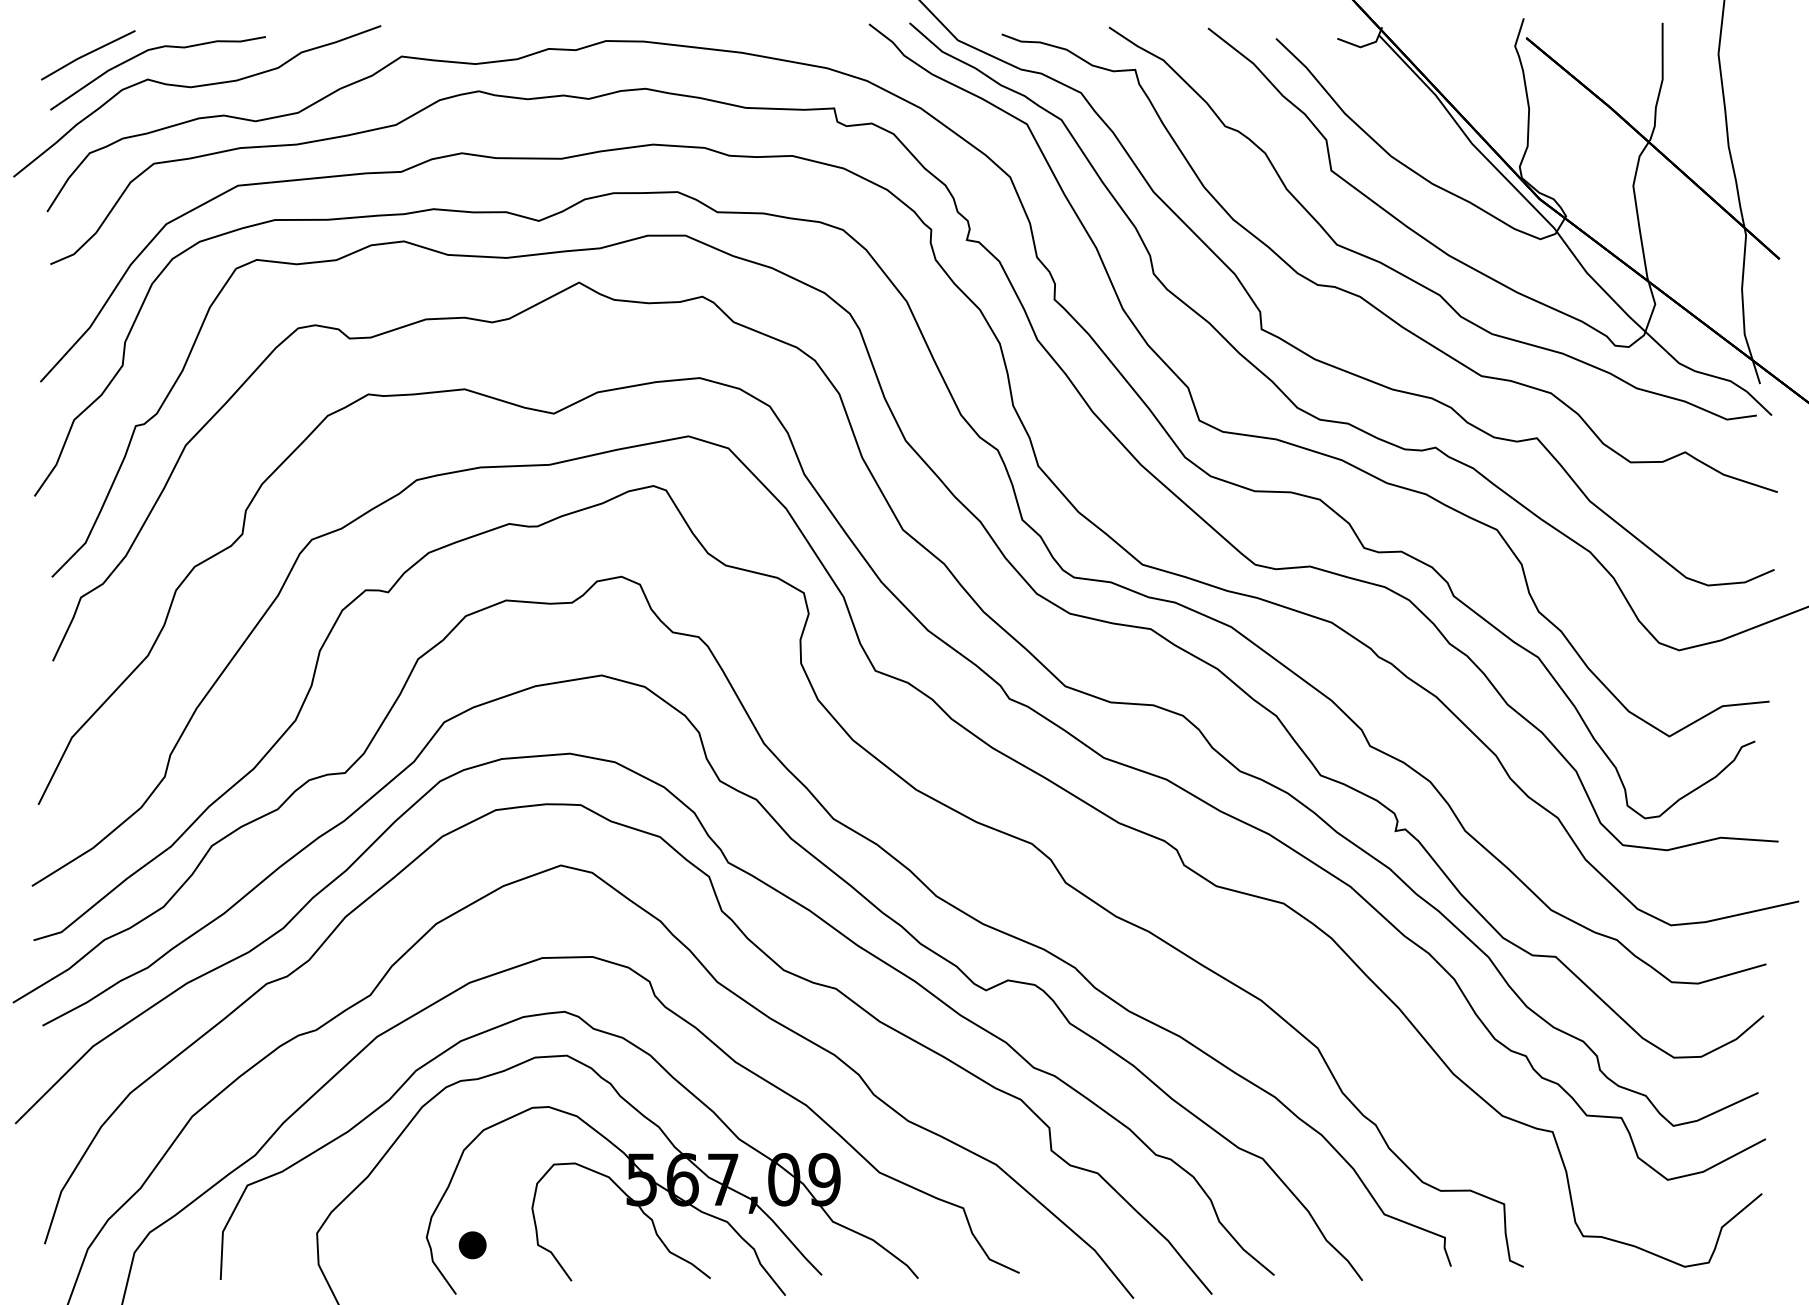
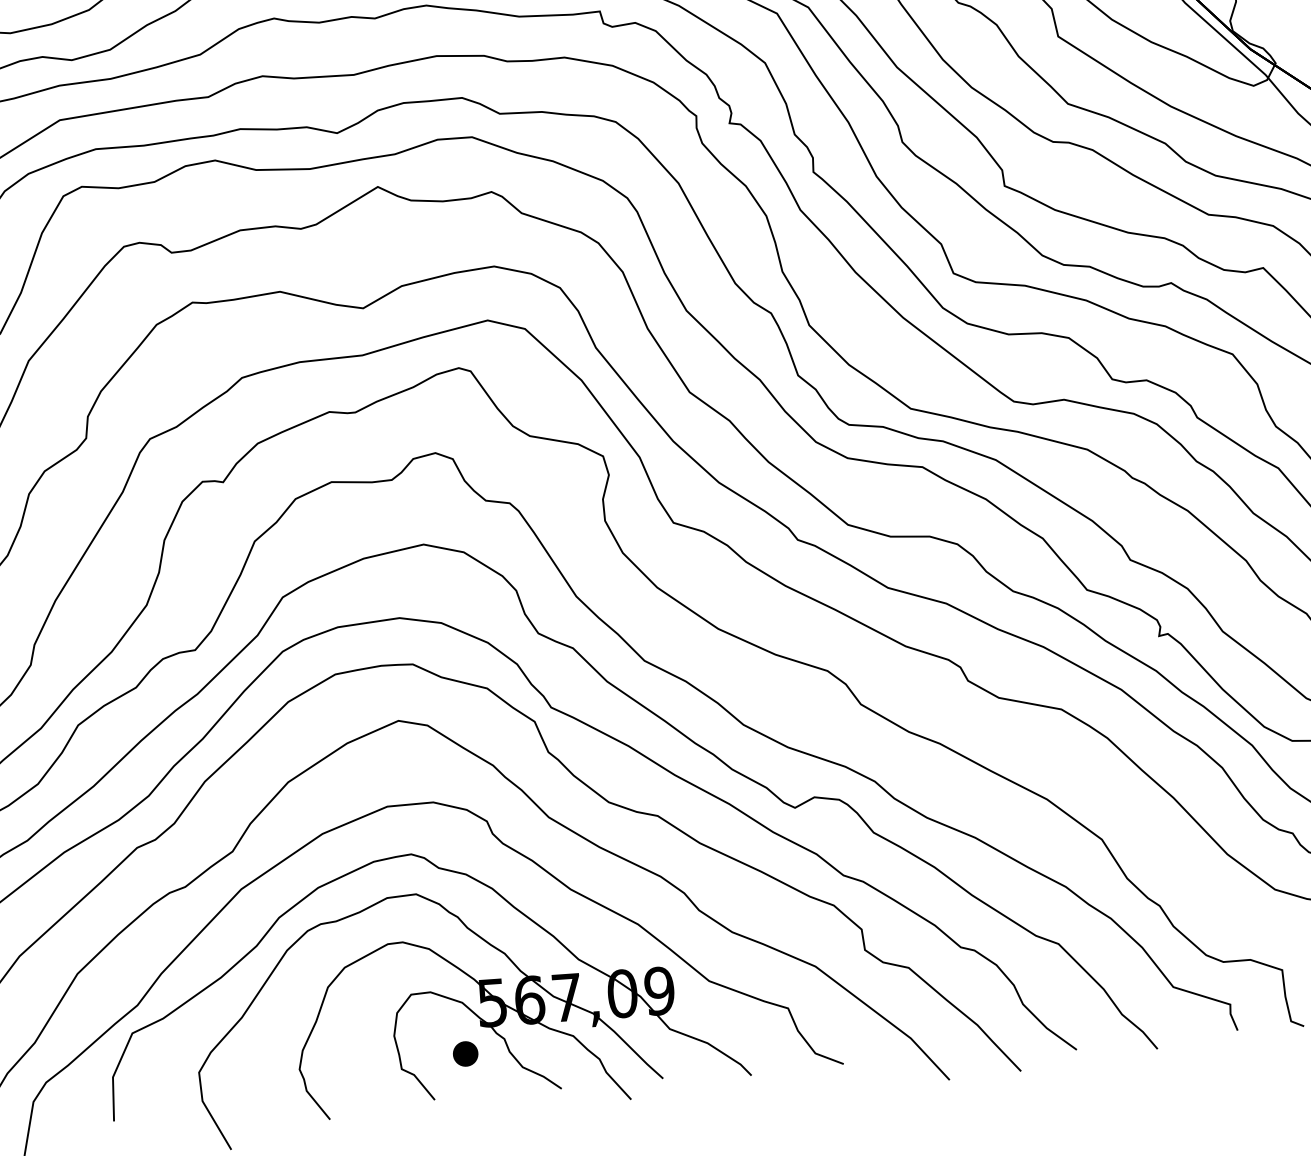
part: (472, 1245) -> (465, 1054), moved

